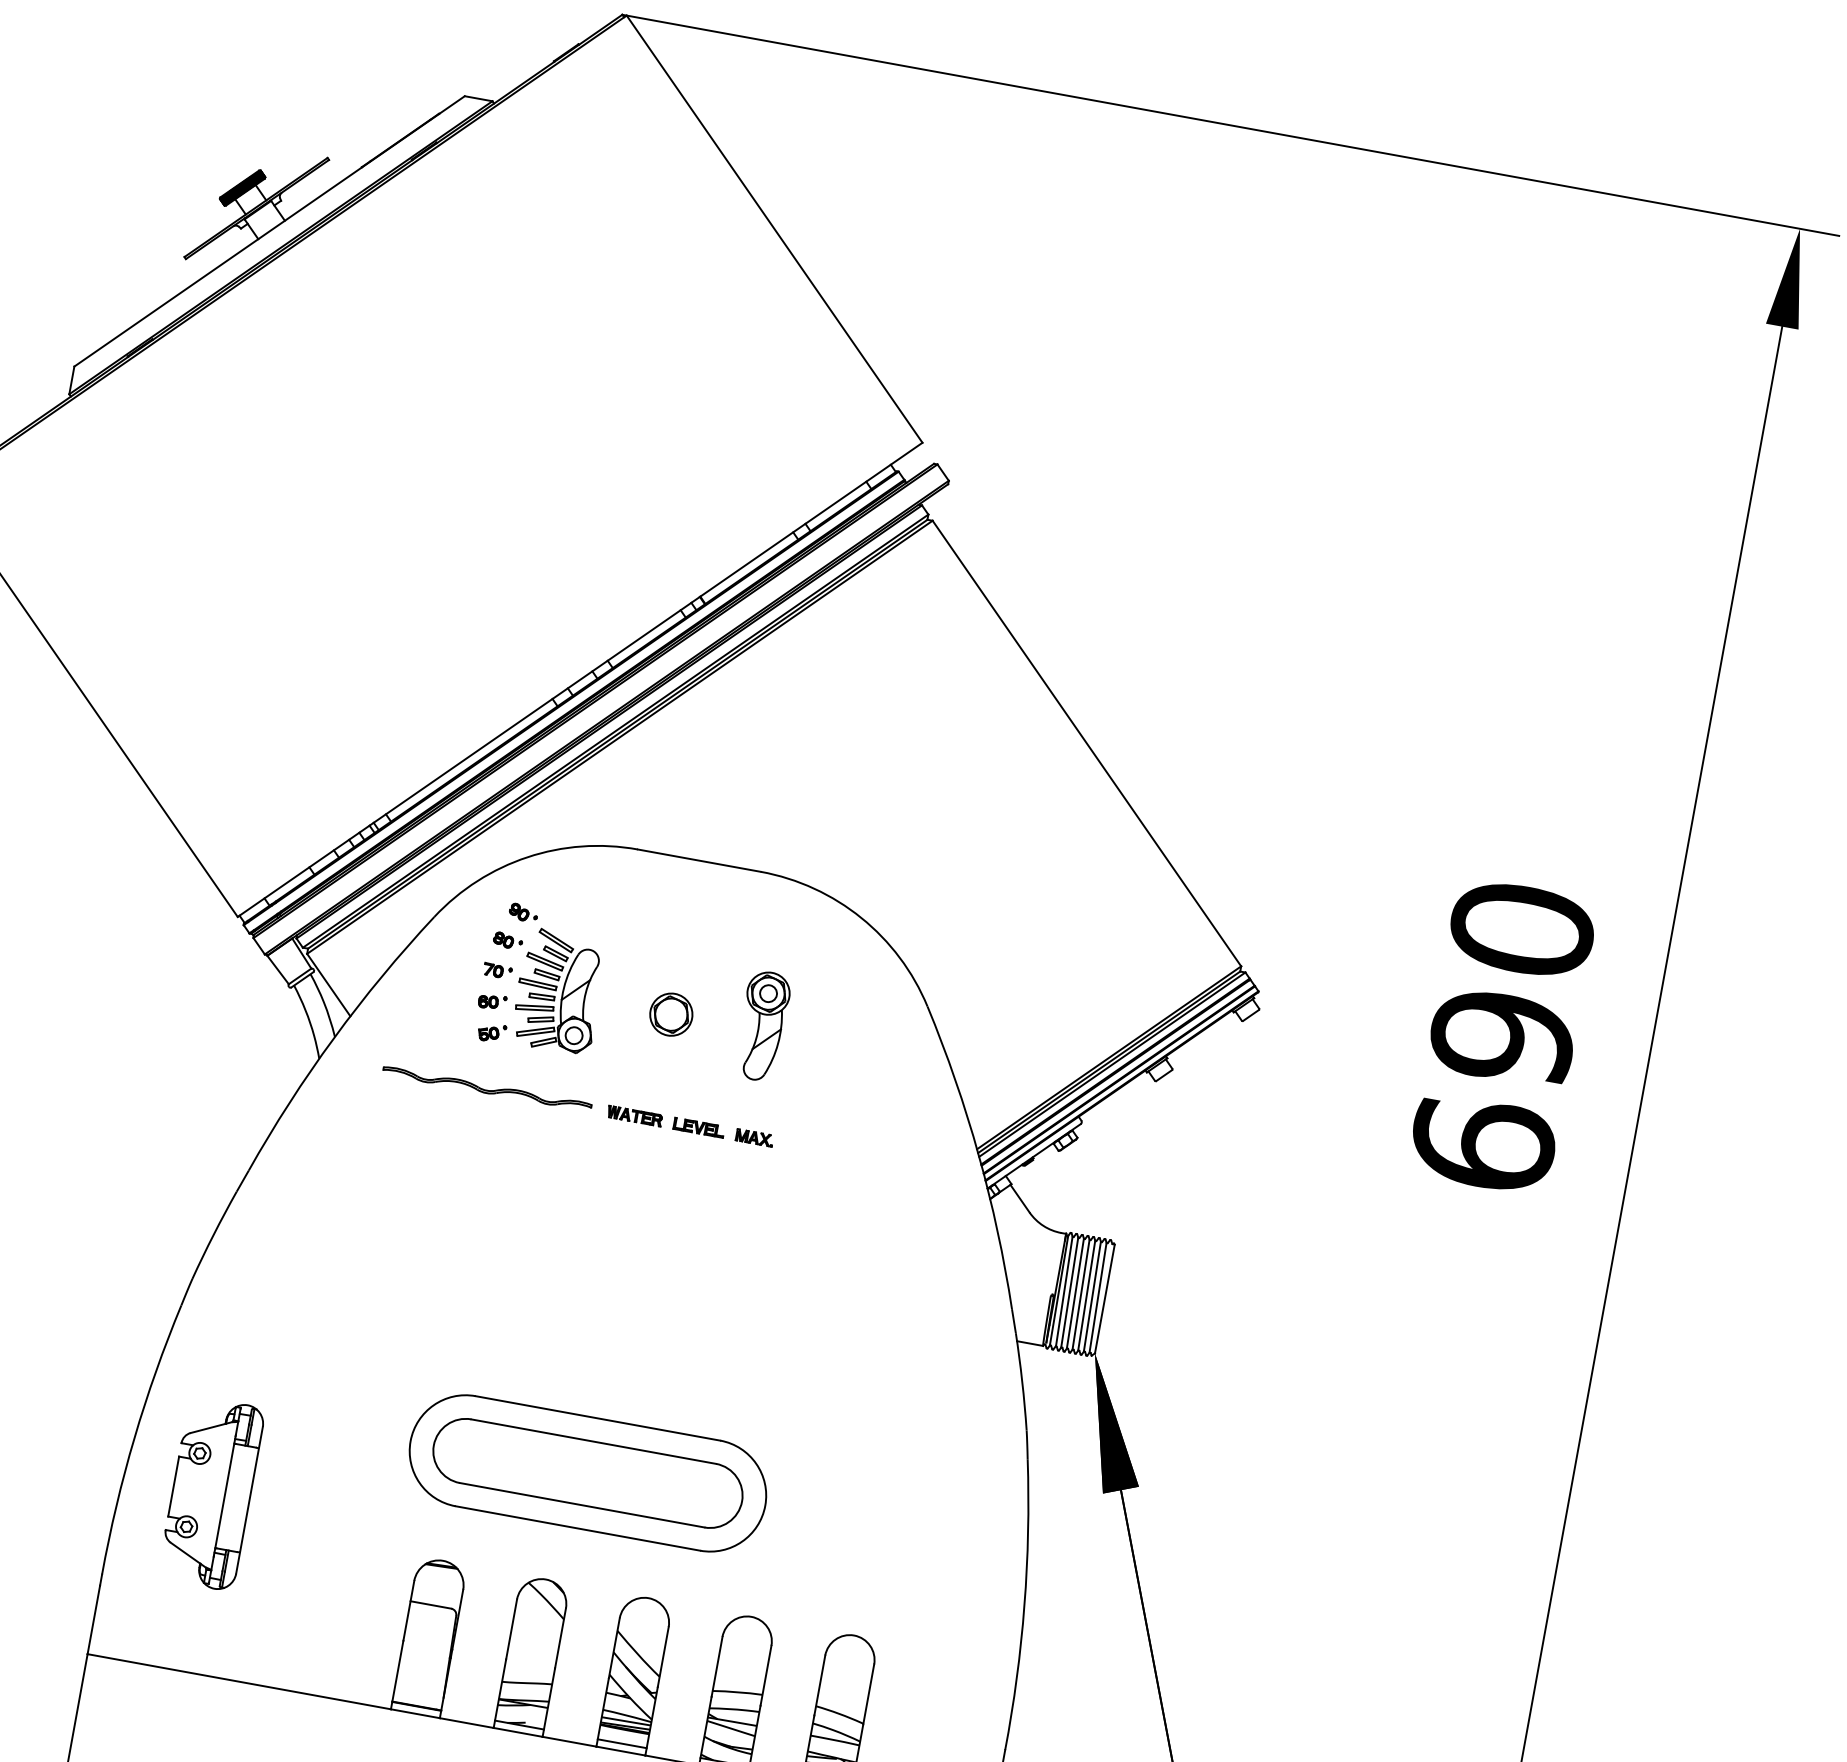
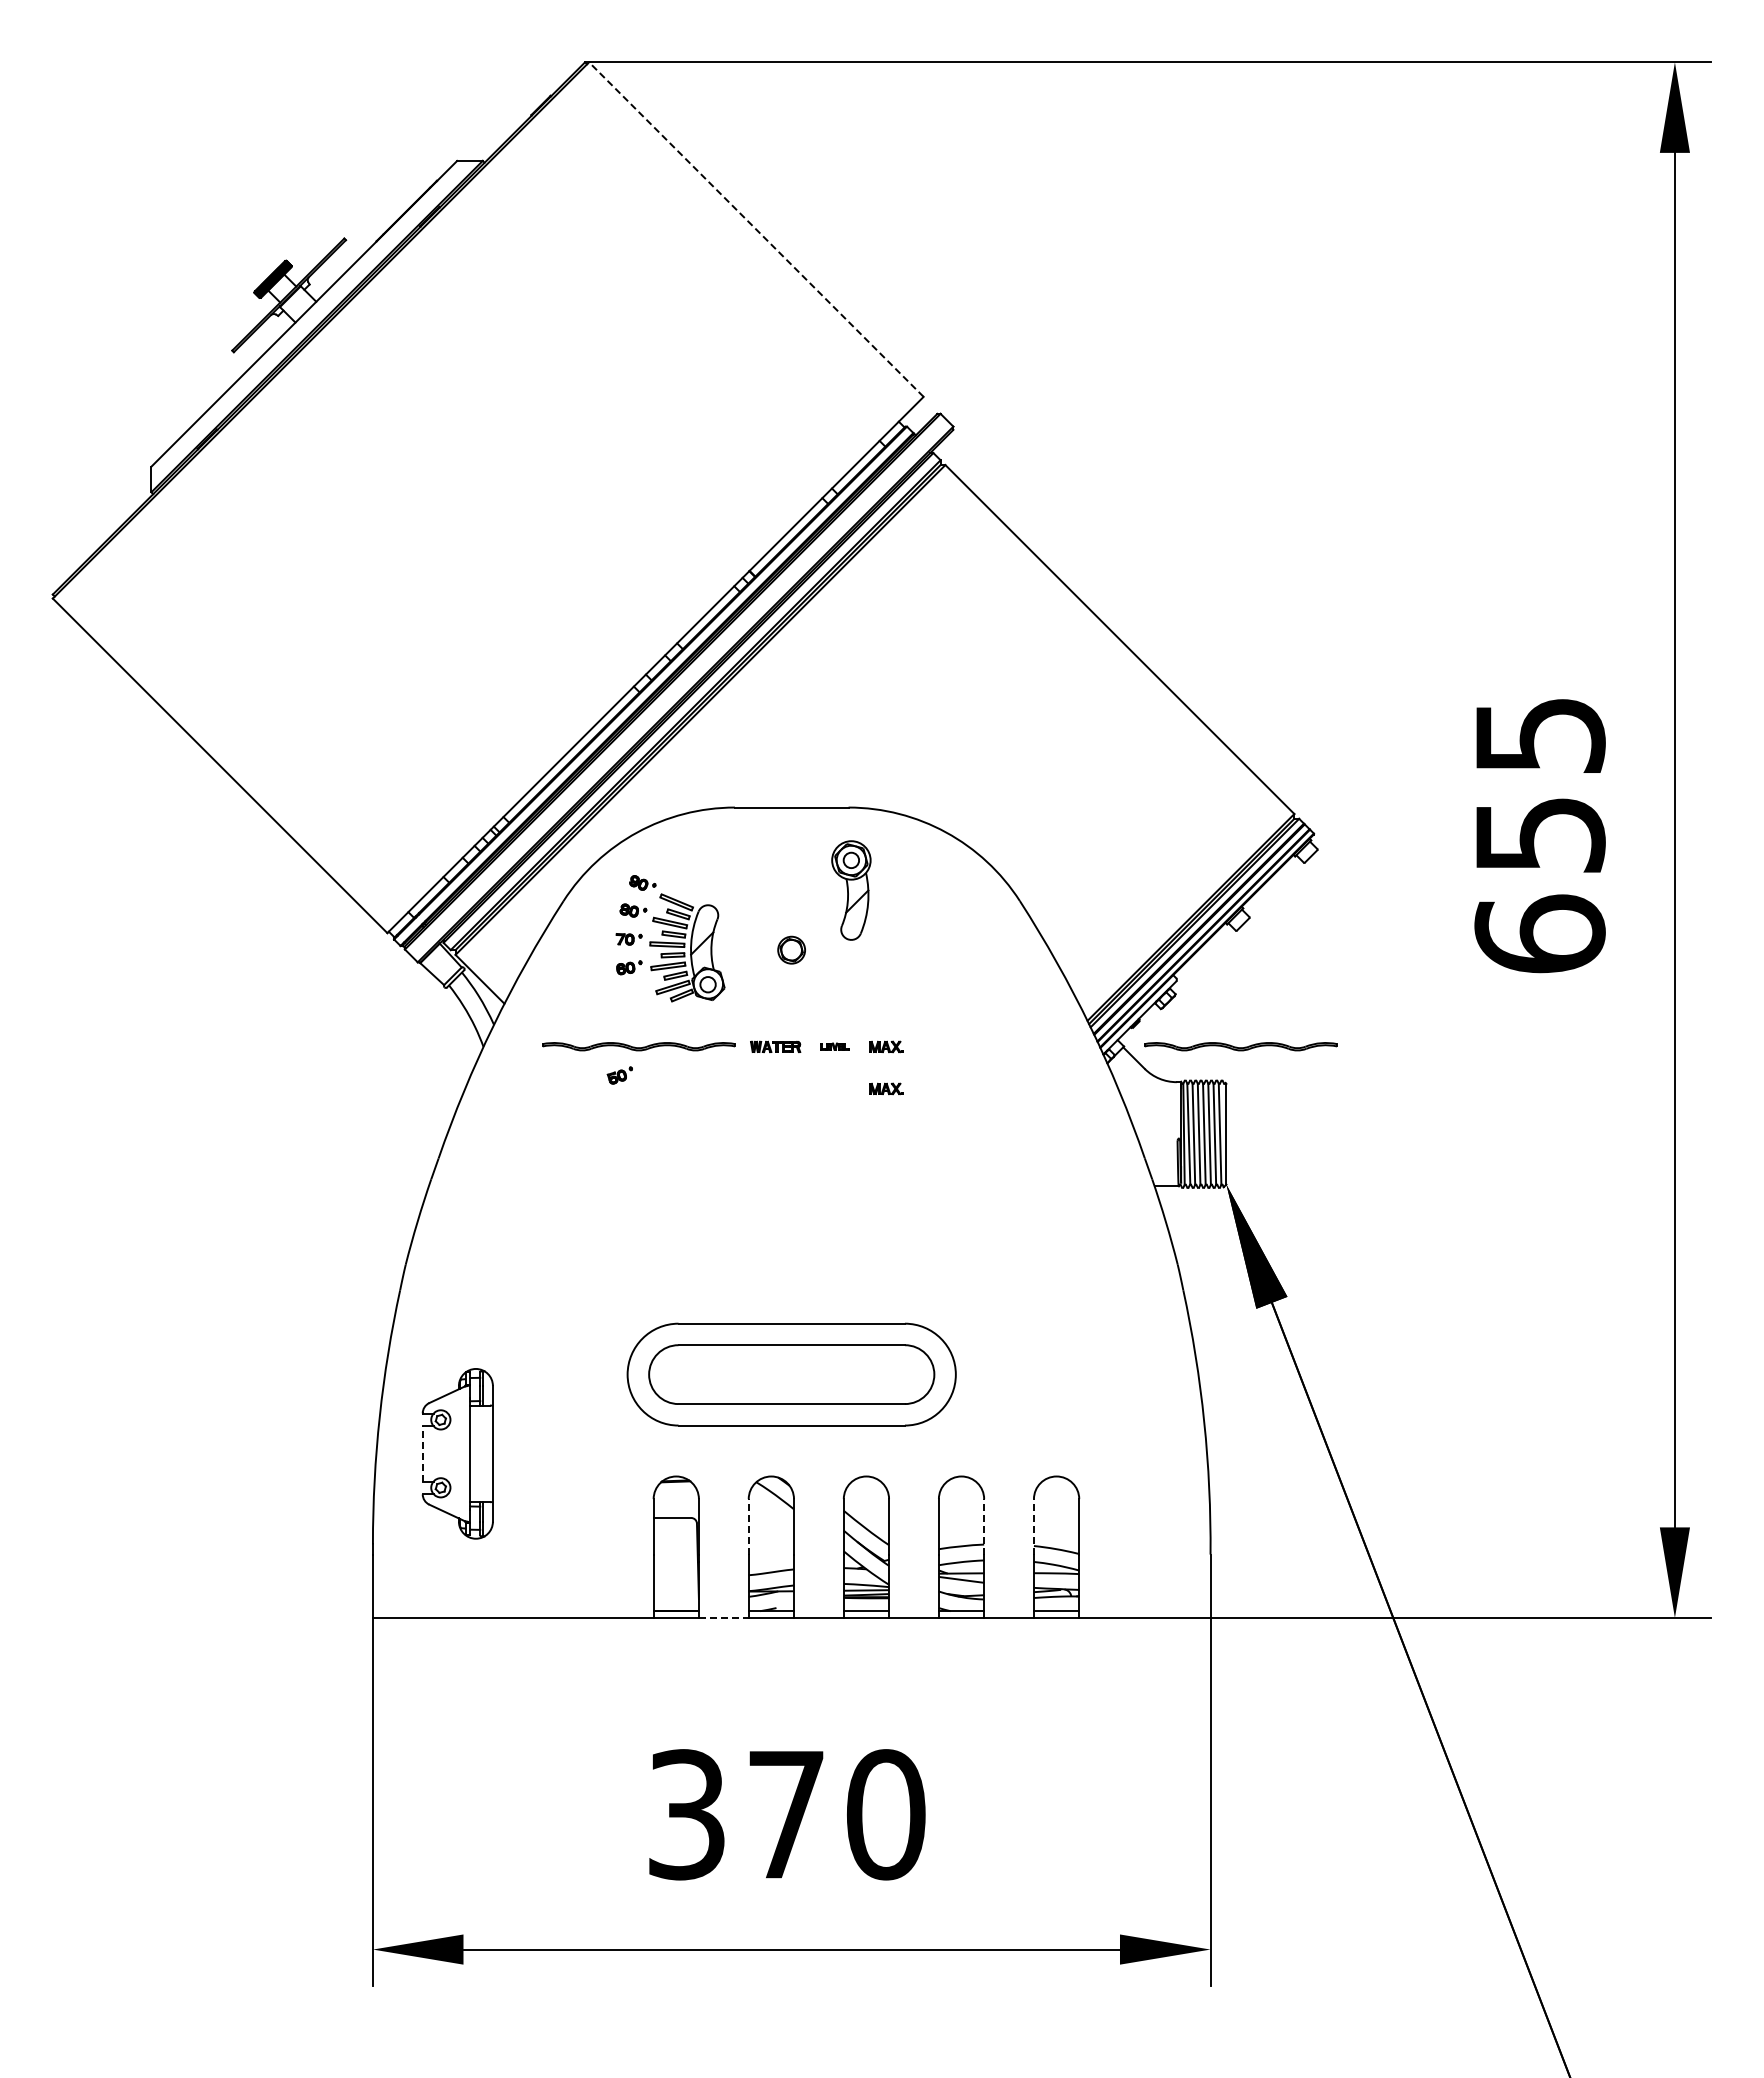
line: (774, 229) -> (756, 229), solid -> dashed
text: (1511, 983) -> (1539, 785), 690 -> 655
part: (670, 1015) -> (791, 950), size x0.7
part: (762, 1026) -> (851, 890), moved
part: (491, 1032) -> (619, 1075), moved
part: (698, 1127) -> (834, 1046), size x0.6
part: (746, 1182) -> (886, 1088), added
part: (1137, 1206) -> (1240, 1046), added
line: (173, 1486) -> (422, 1453), solid -> dashed
line: (511, 1629) -> (748, 1526), solid -> dashed
line: (766, 1675) -> (984, 1526), solid -> dashed
line: (819, 1685) -> (1033, 1526), solid -> dashed
line: (466, 1722) -> (723, 1617), solid -> dashed

